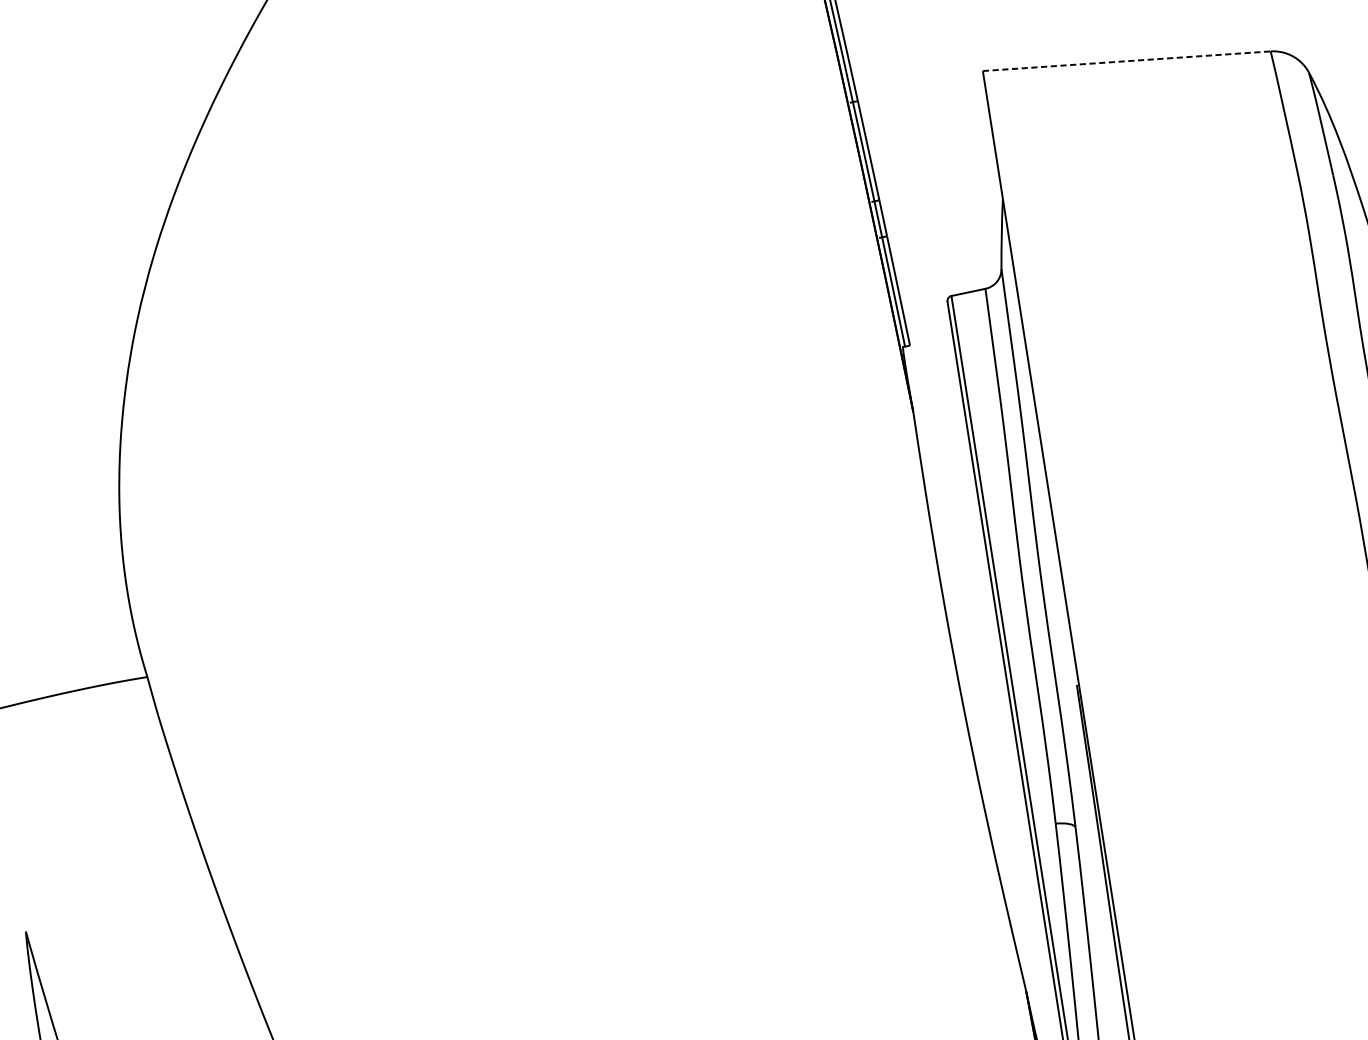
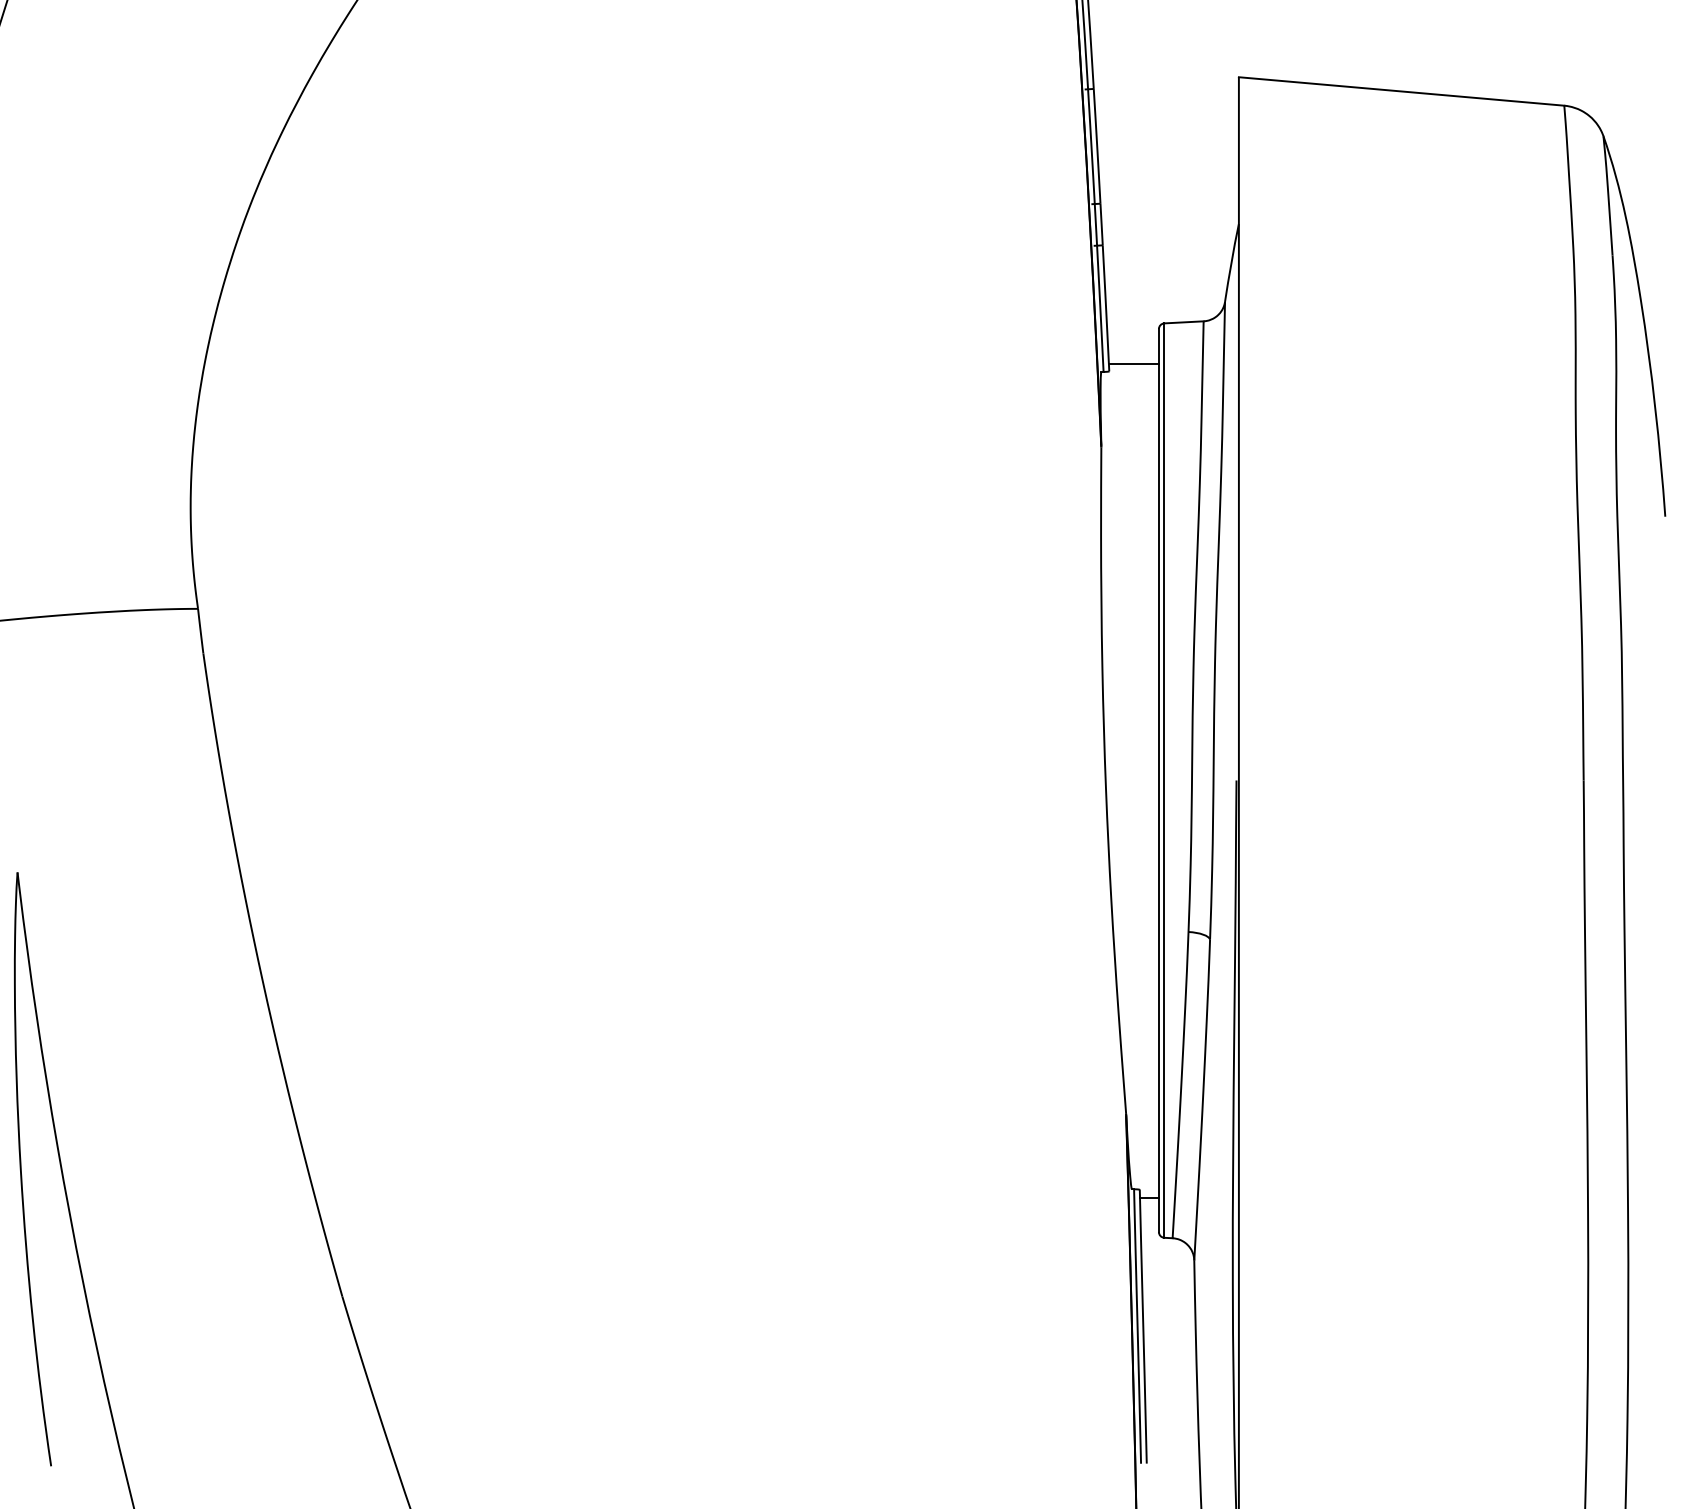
line: (1127, 61) -> (1402, 91), dashed -> solid
line: (930, 335) -> (1133, 363), added

